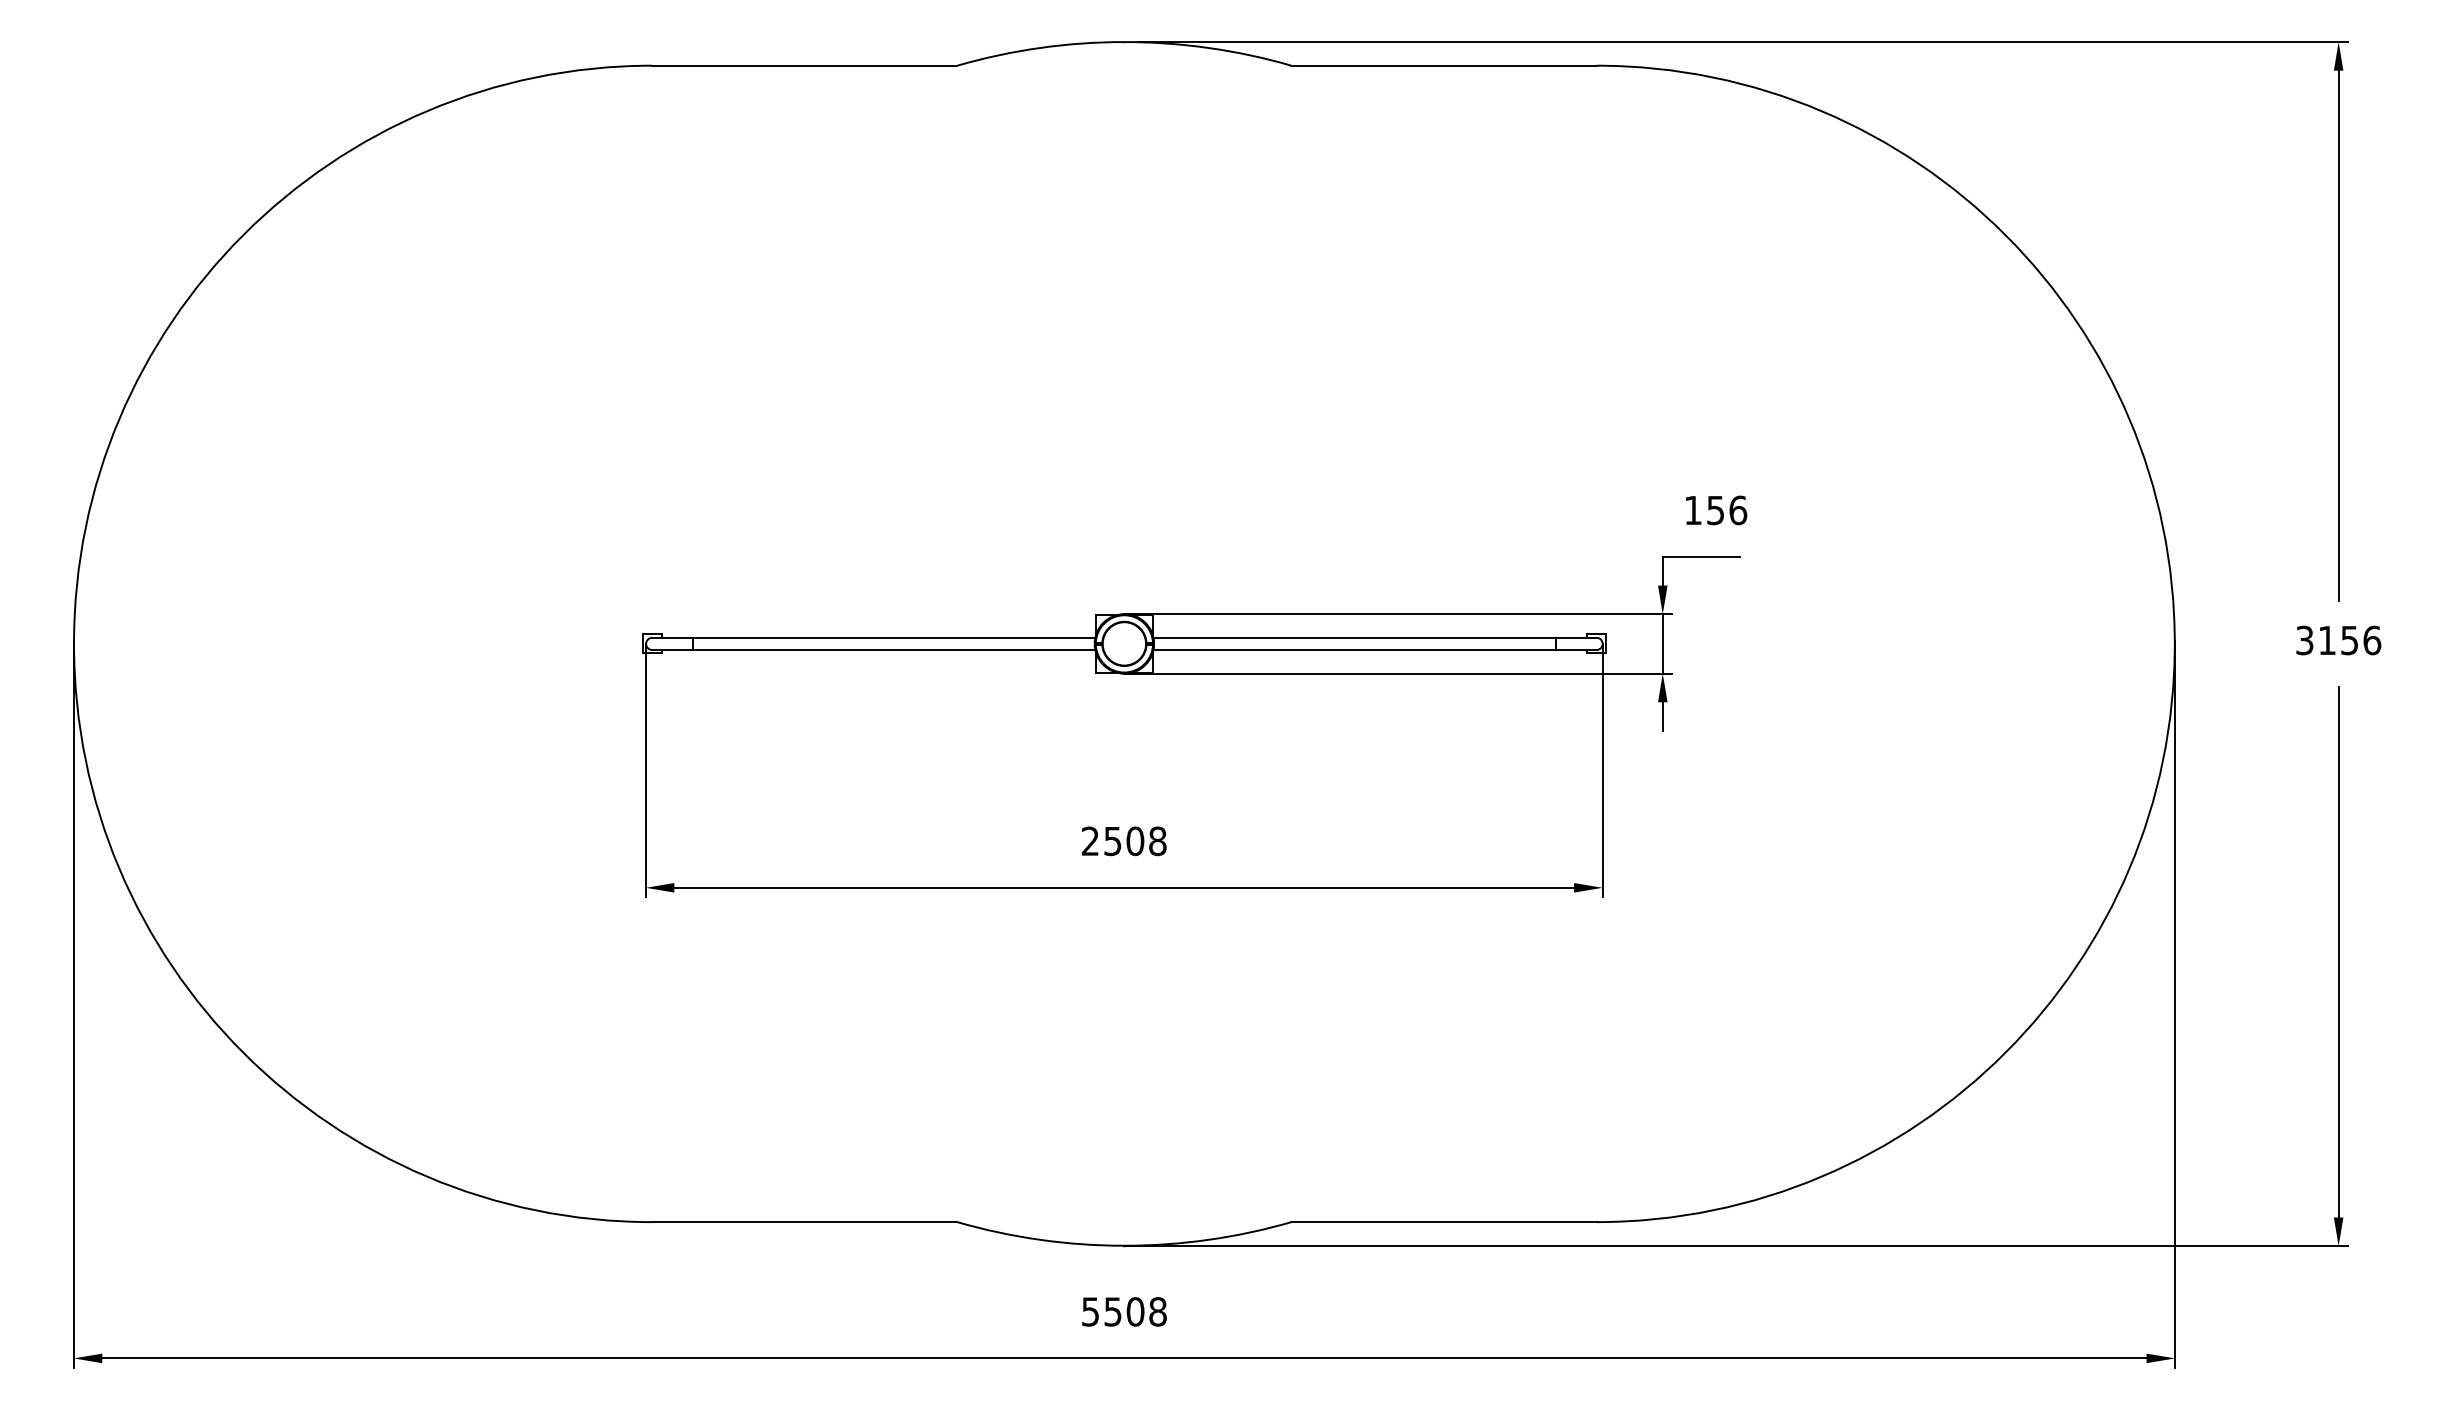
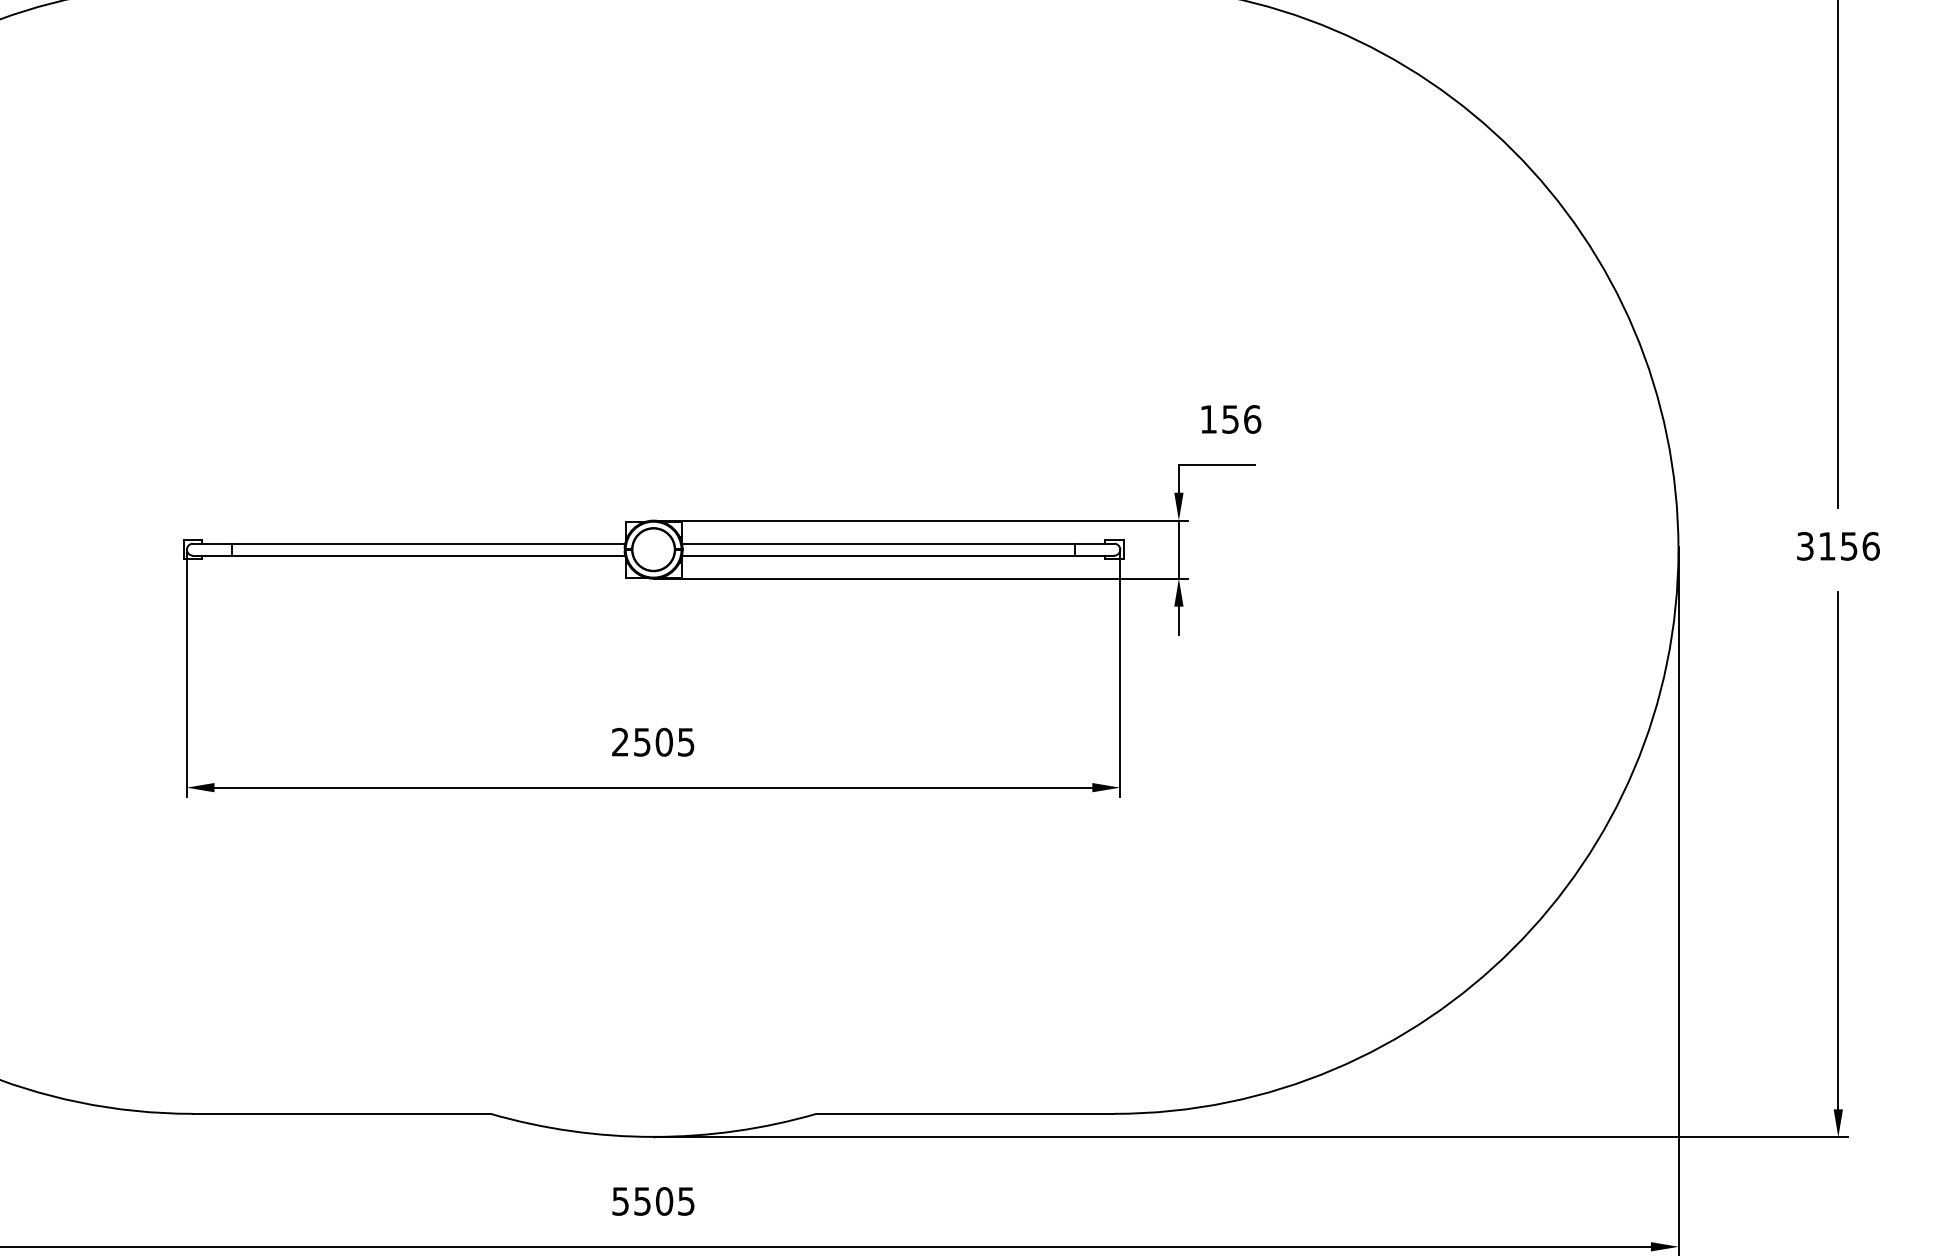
text: (1157, 841) -> (685, 742), 2508 -> 2505
text: (1157, 1311) -> (685, 1201), 5508 -> 5505

